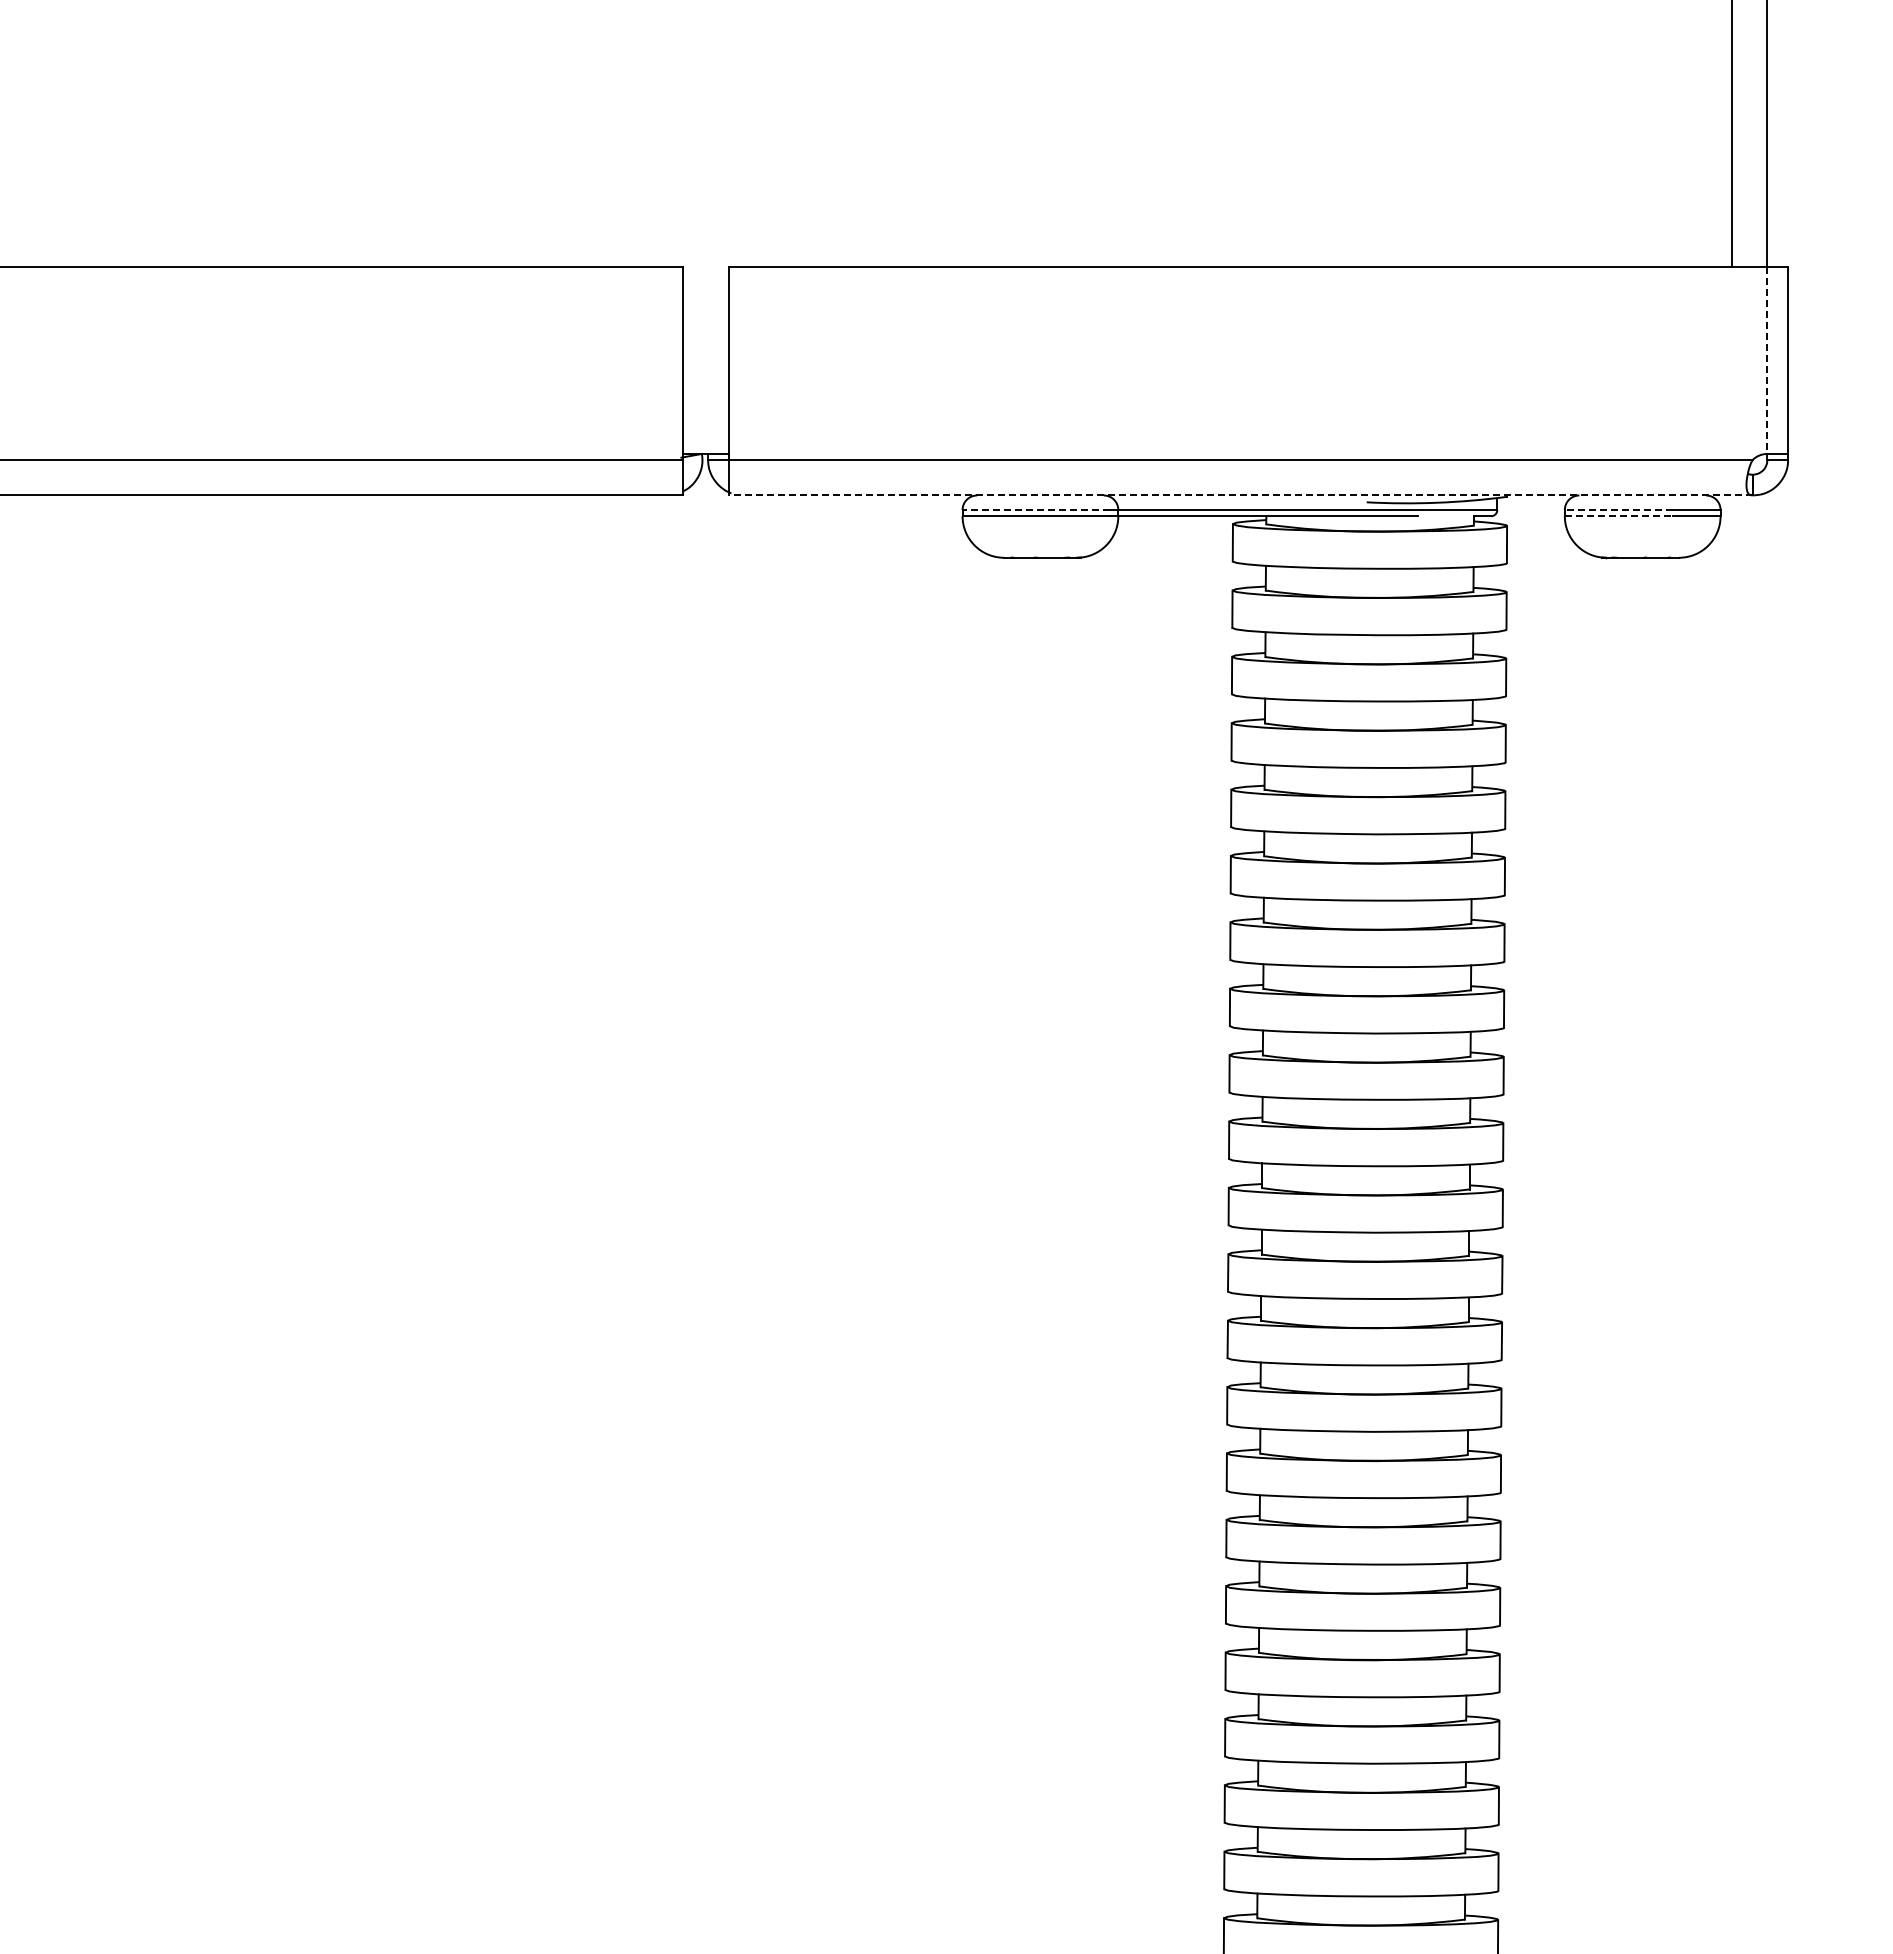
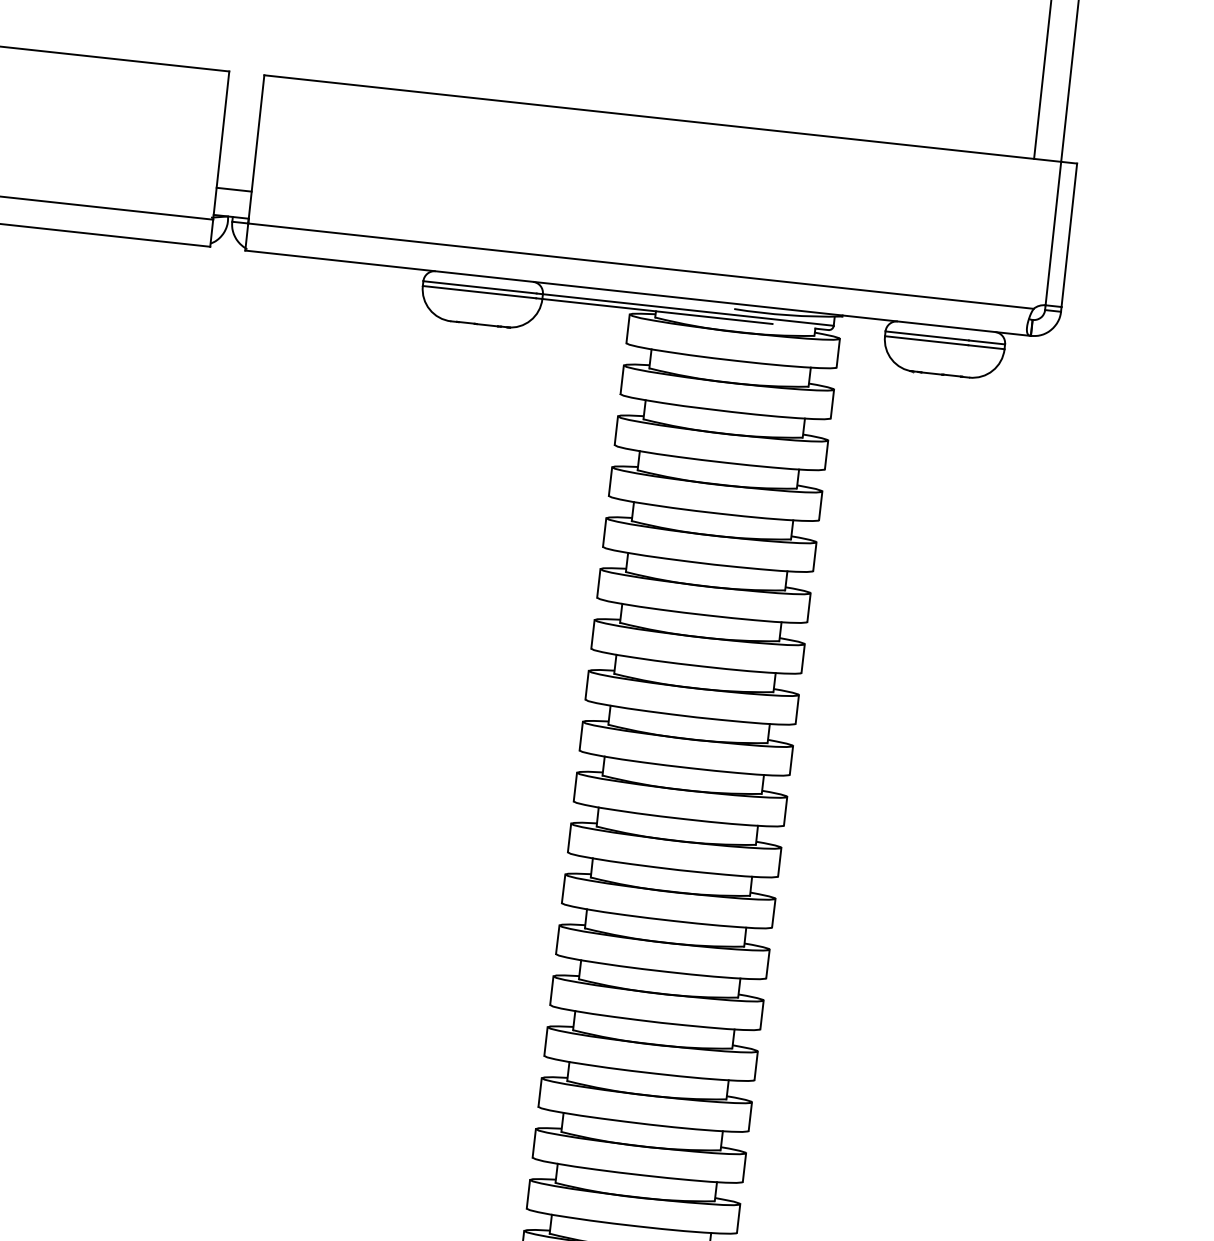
line: (1767, 360) -> (1053, 233), dashed -> solid
line: (705, 418) -> (233, 189), added
line: (1240, 495) -> (637, 293), dashed -> solid
line: (1036, 510) -> (480, 287), dashed -> solid
line: (1618, 510) -> (926, 336), dashed -> solid
line: (1619, 516) -> (926, 340), dashed -> solid

